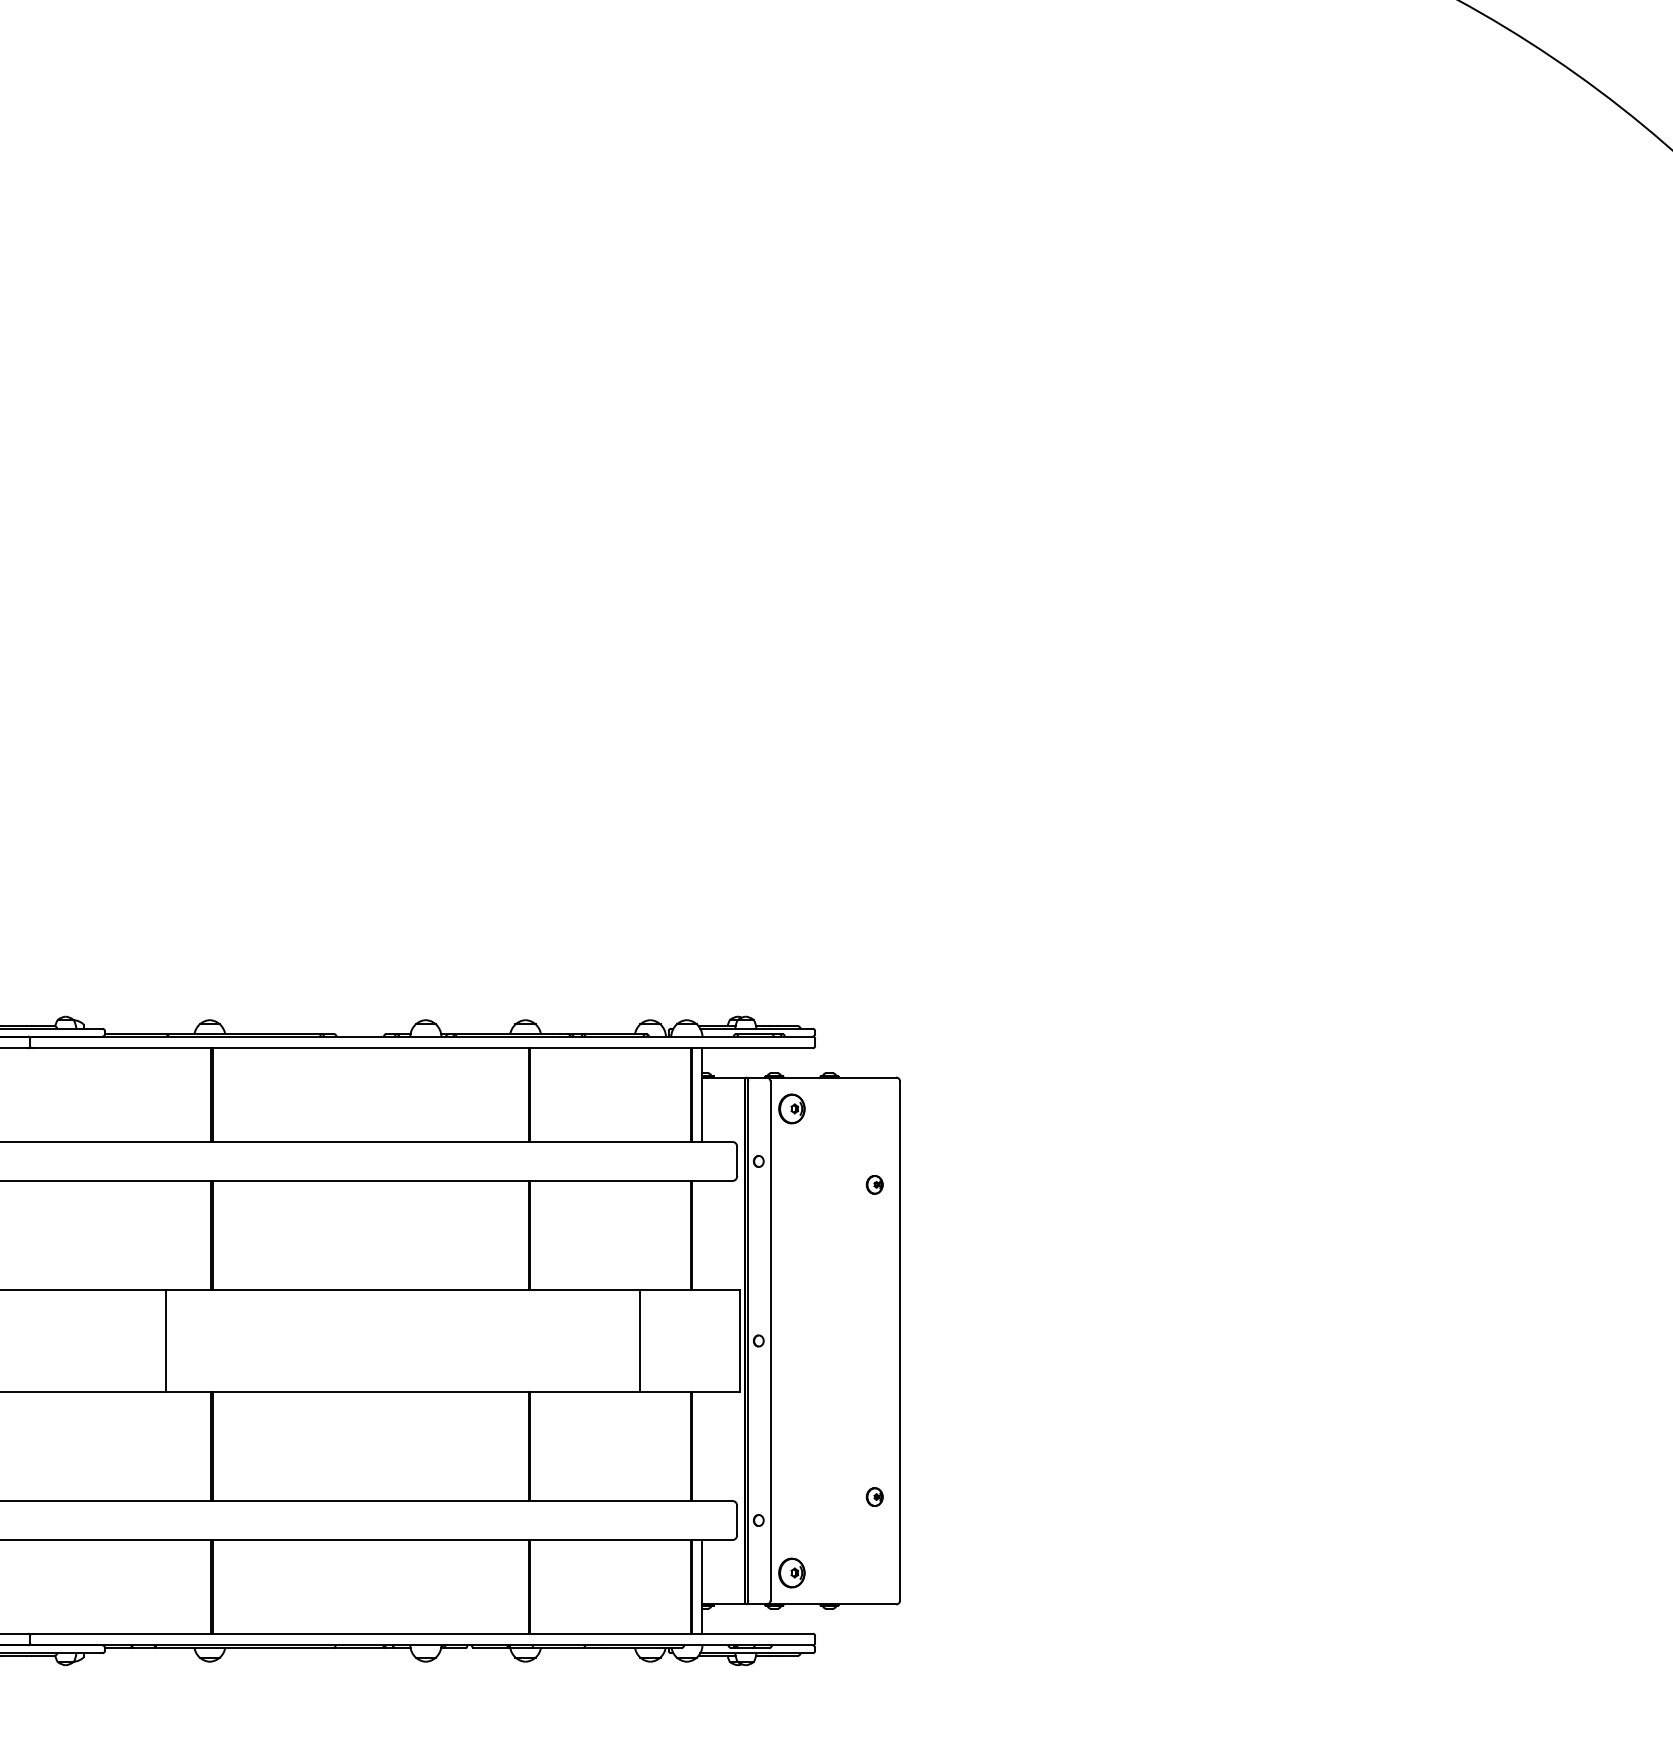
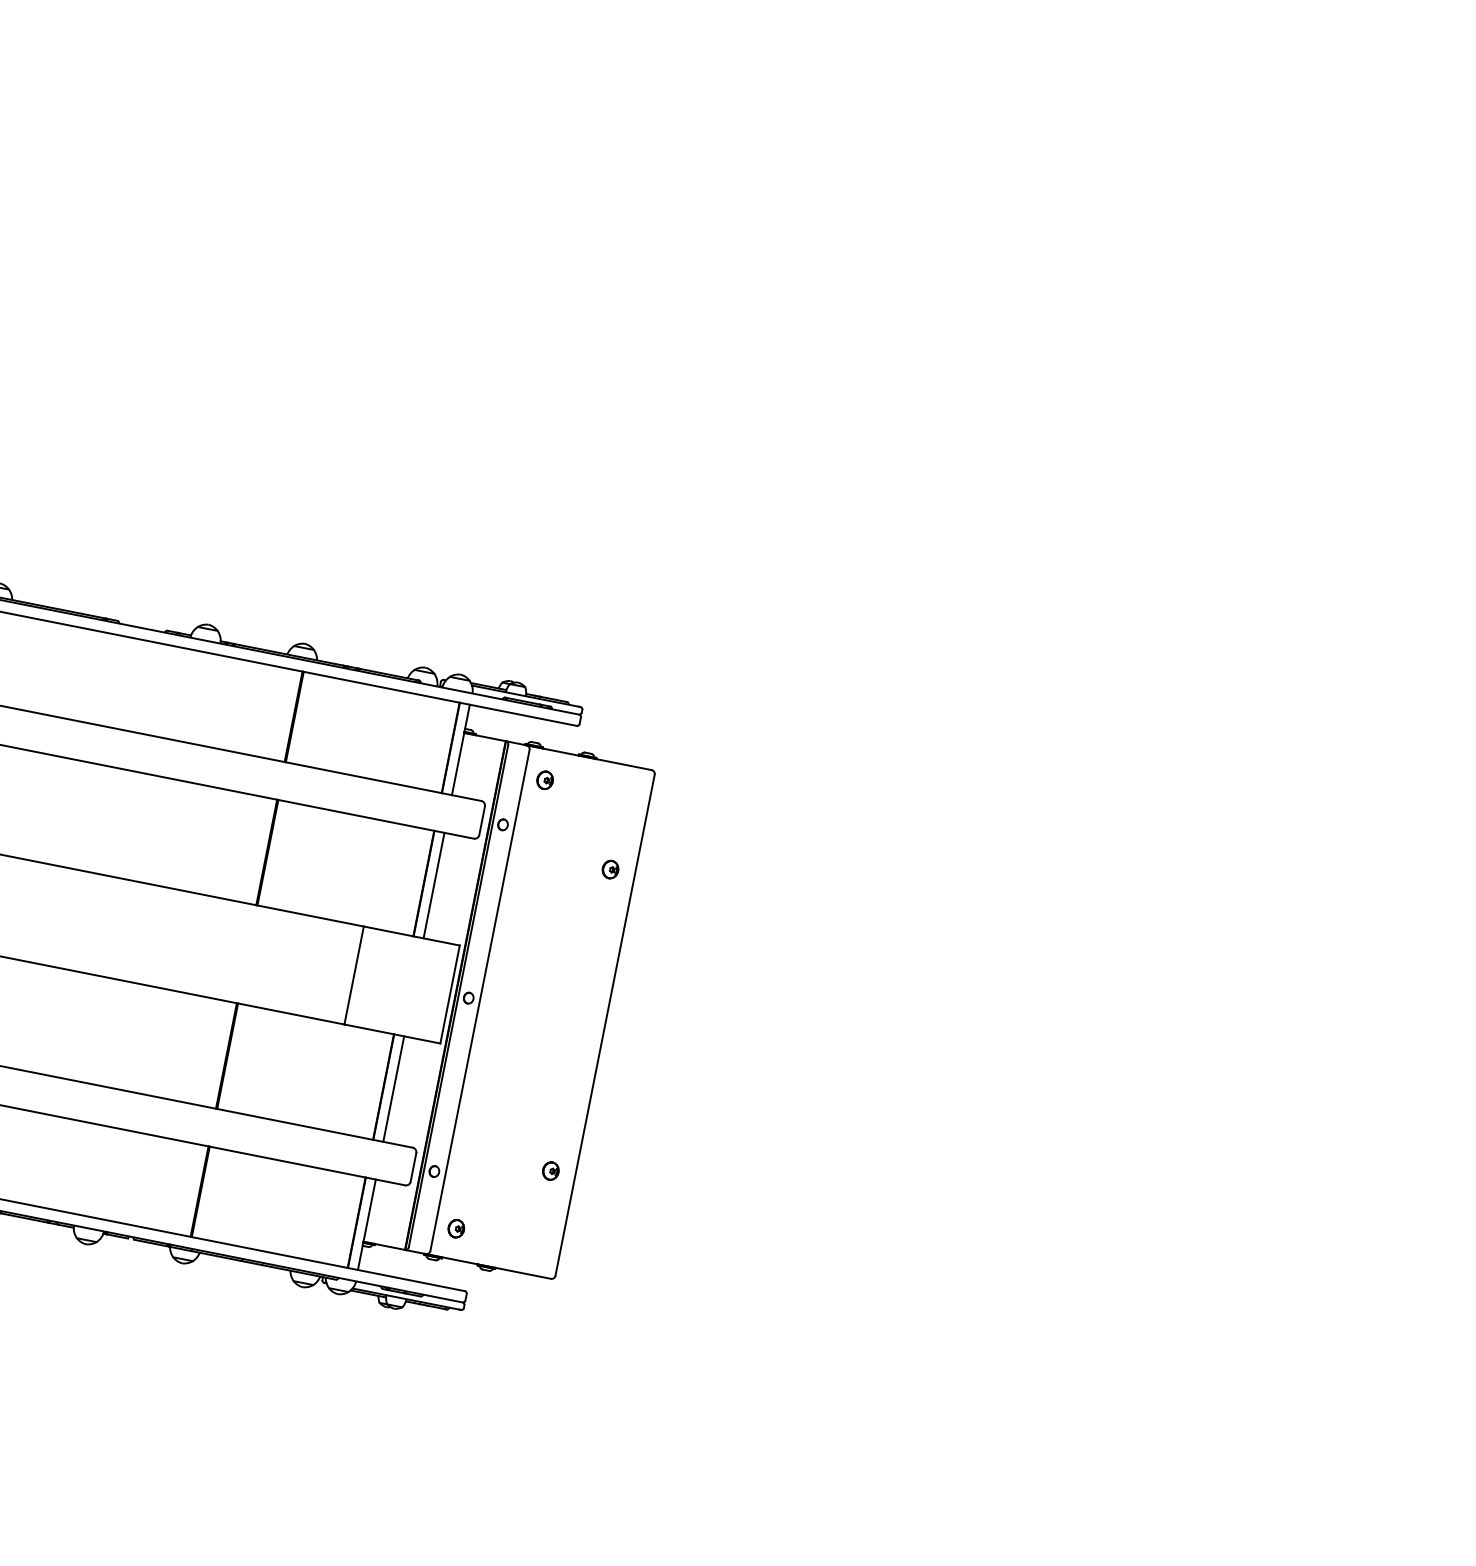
part: (791, 1108) -> (544, 779), size x0.62
line: (702, 1235) -> (434, 885), added
line: (702, 1446) -> (394, 1089), added
part: (791, 1573) -> (455, 1228), size x0.62

